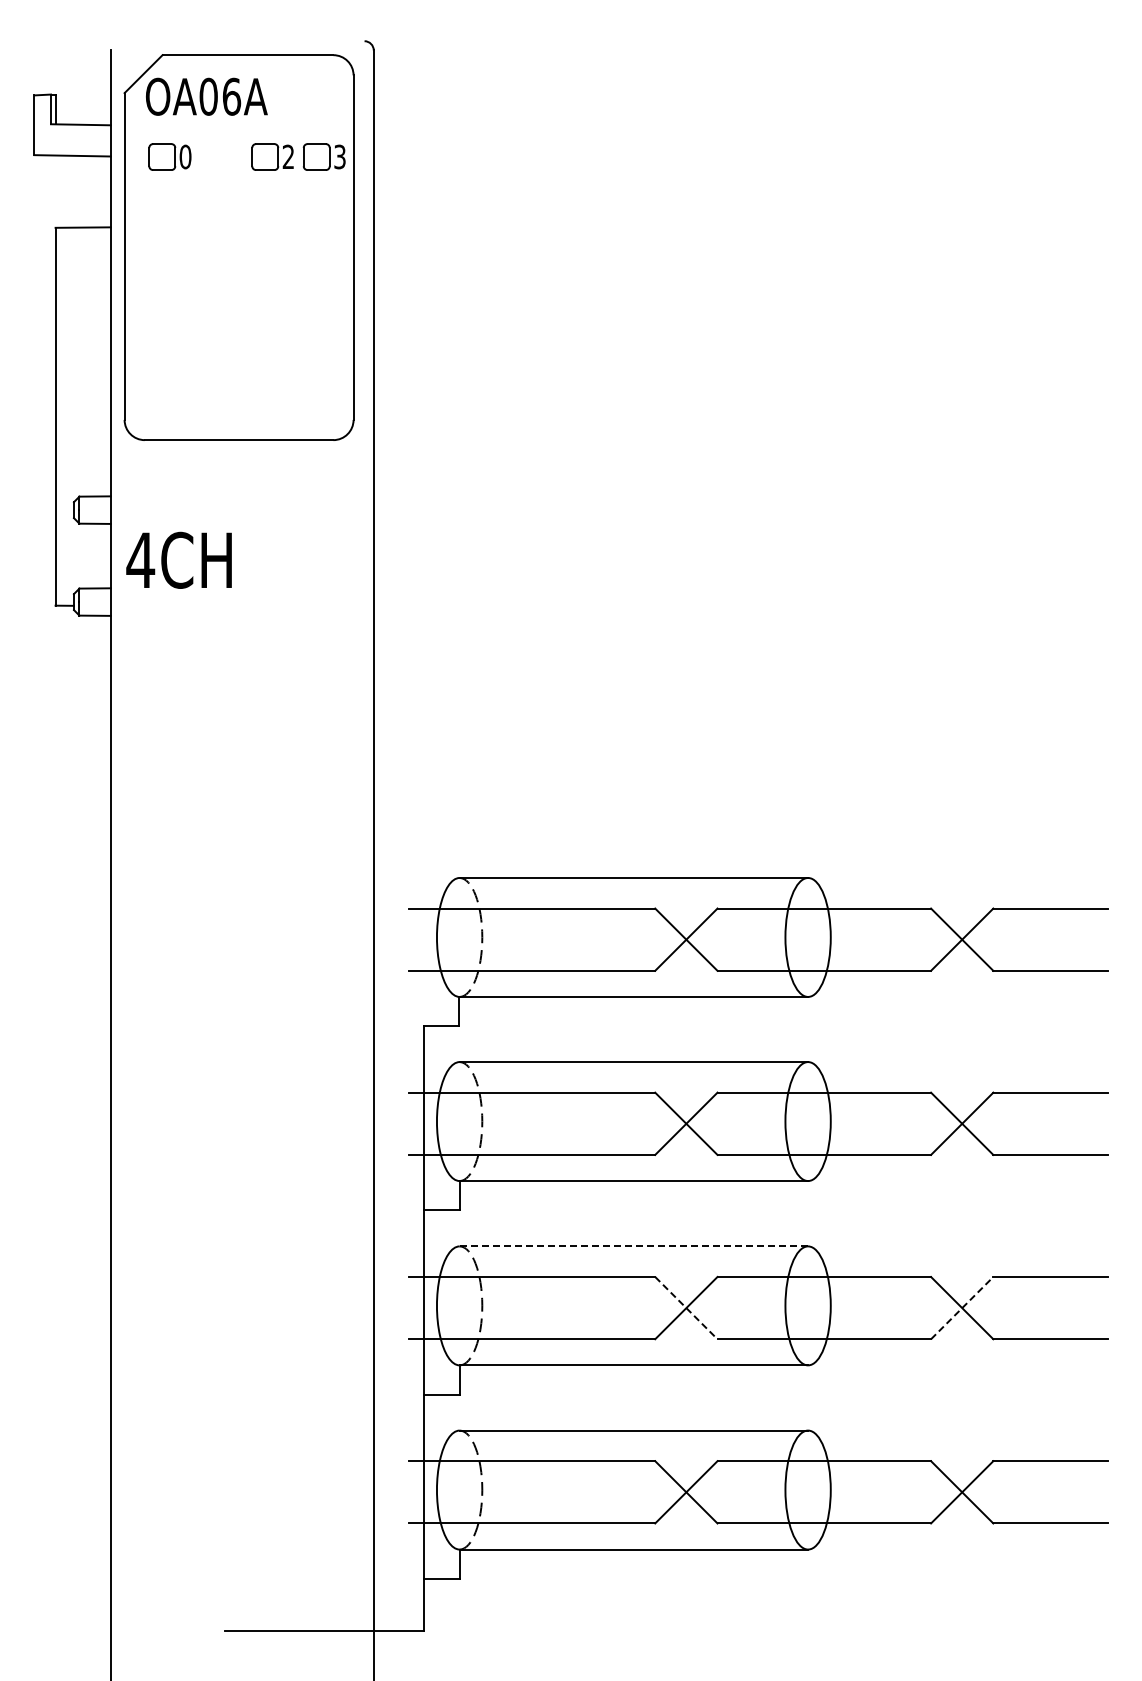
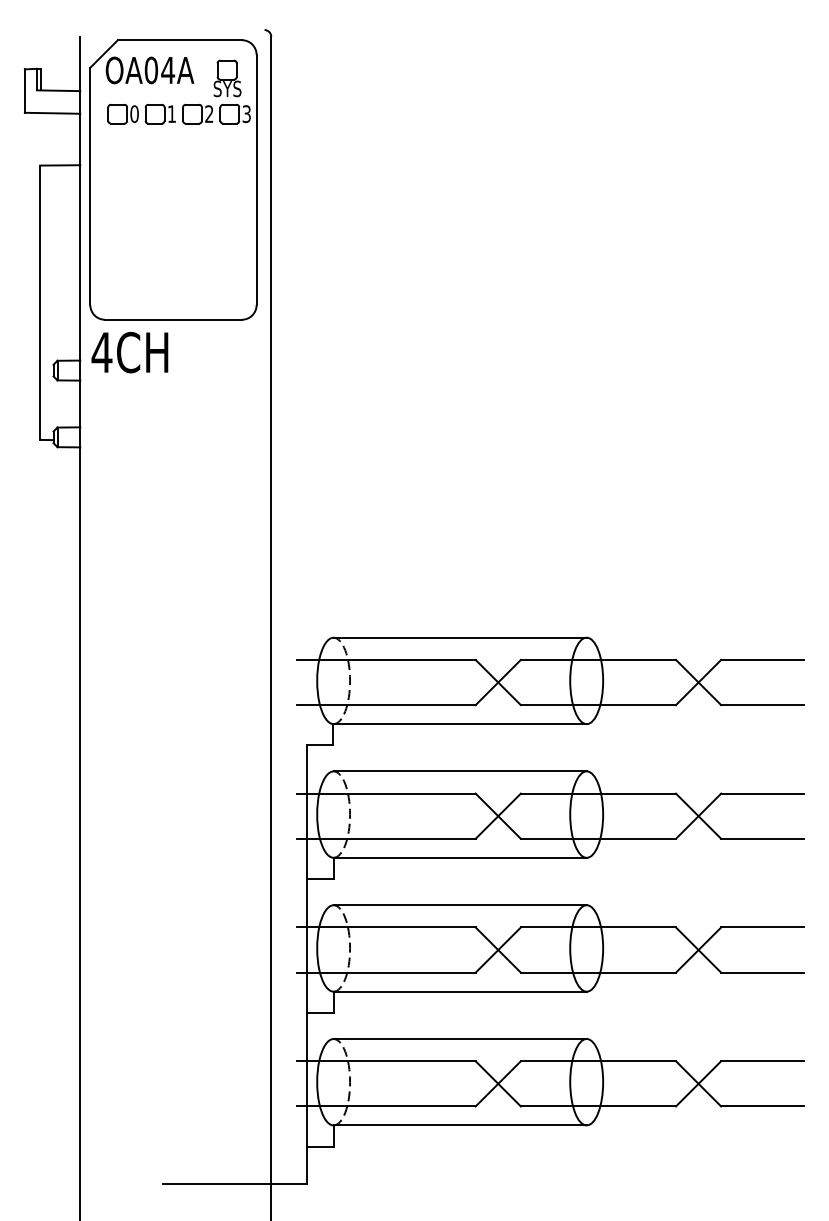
text: (231, 96) -> (167, 70), OA06A -> OA04A
part: (313, 107) -> (227, 78), added
part: (220, 156) -> (159, 113), added
text: (178, 559) -> (129, 351), moved
line: (634, 1246) -> (460, 905), dashed -> solid
line: (962, 1307) -> (698, 949), dashed -> solid
line: (686, 1308) -> (498, 950), dashed -> solid

